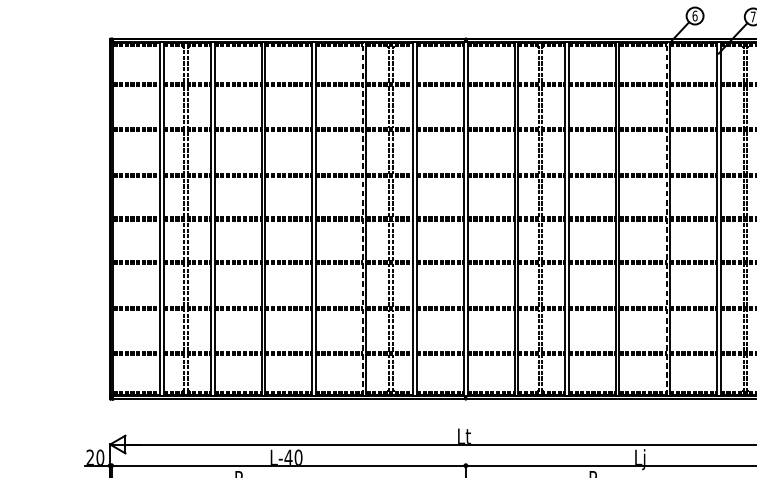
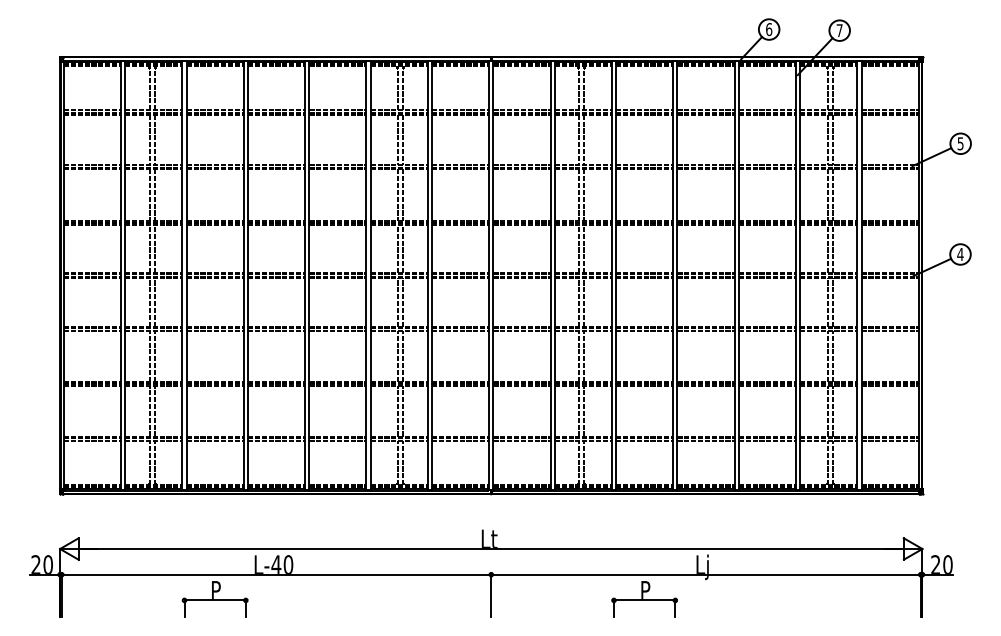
line: (362, 218) -> (366, 275), dashed -> solid
line: (666, 218) -> (734, 275), dashed -> solid

